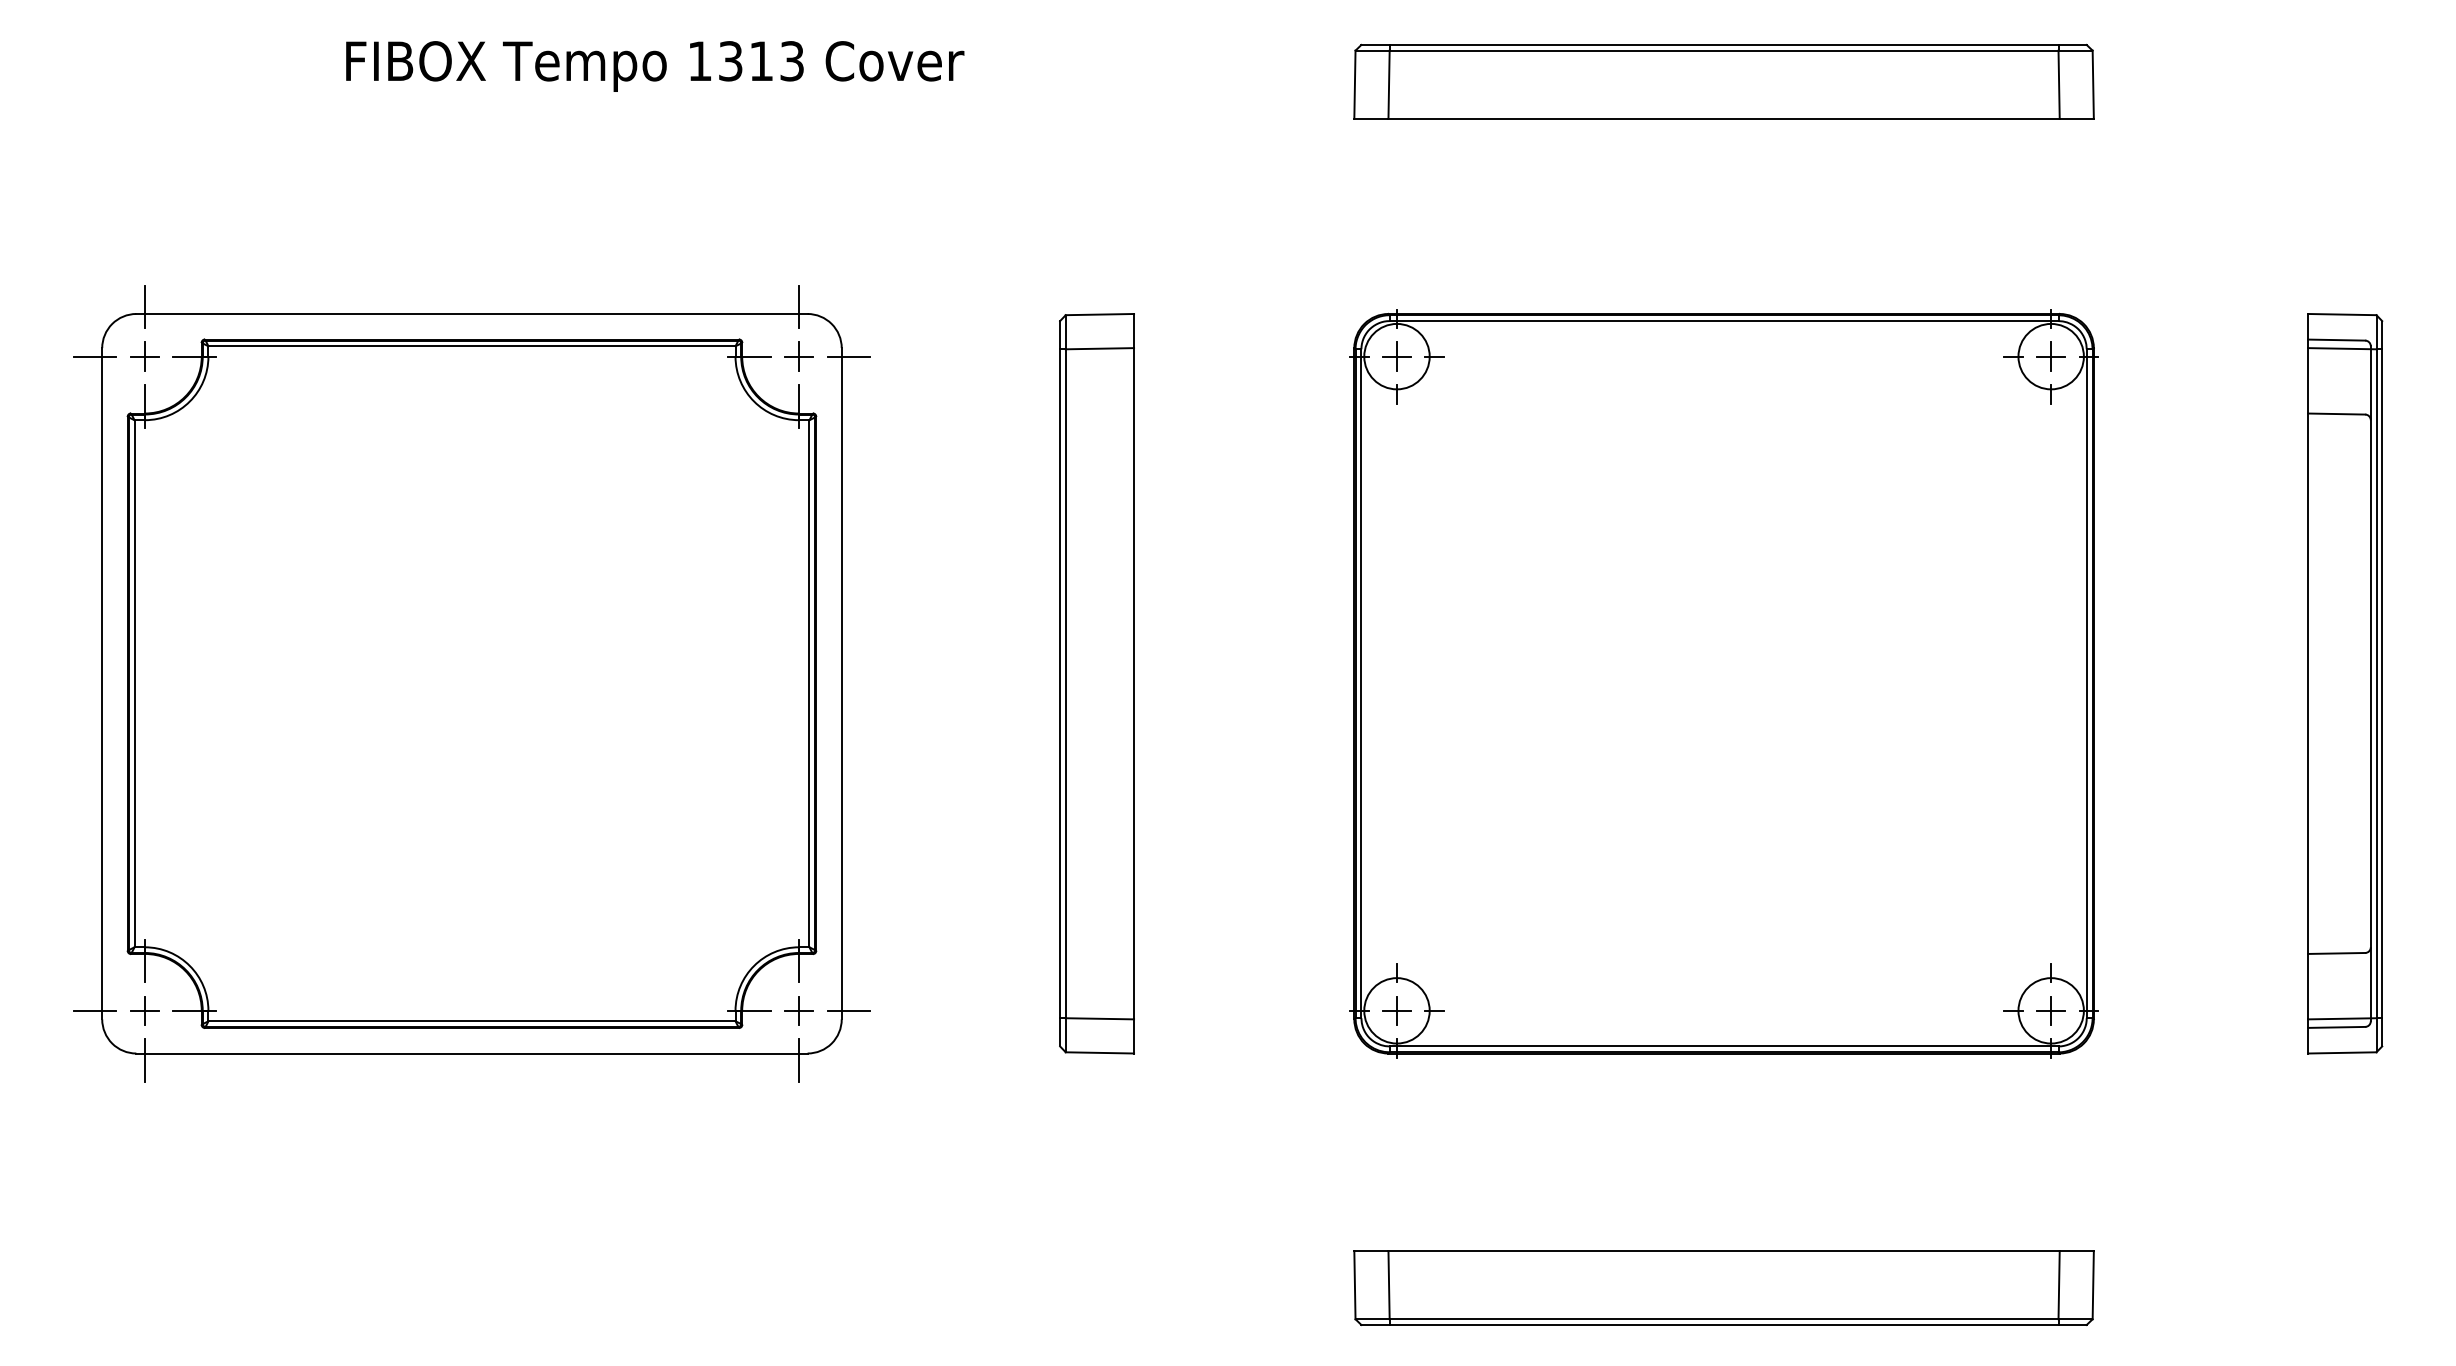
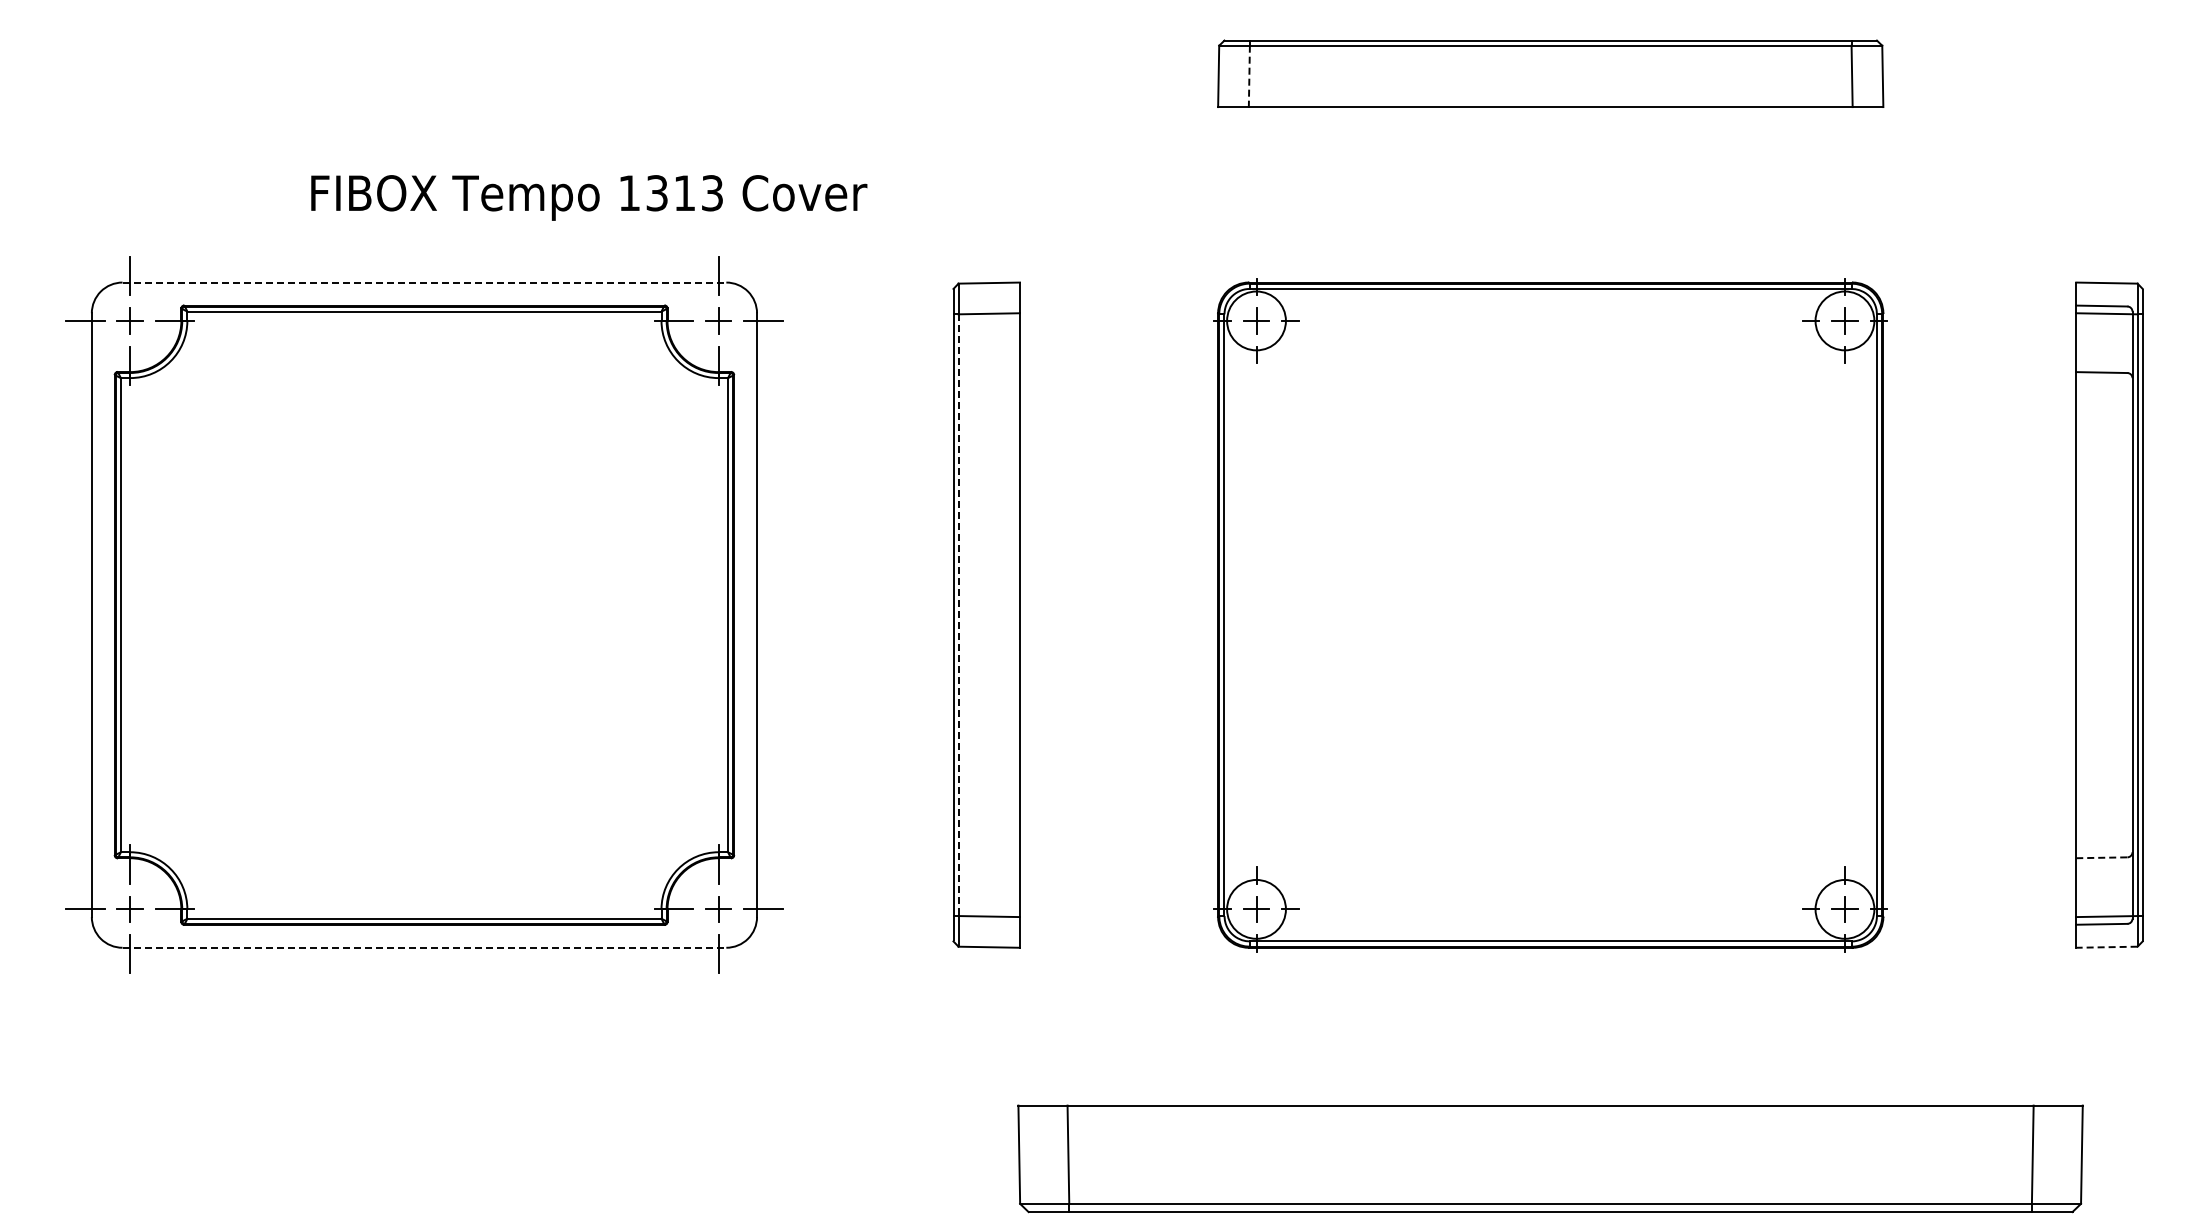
text: (655, 66) -> (589, 197), moved
line: (1389, 84) -> (1249, 76), solid -> dashed
line: (472, 313) -> (424, 282), solid -> dashed
line: (1065, 684) -> (958, 615), solid -> dashed
line: (2336, 953) -> (2101, 857), solid -> dashed
line: (472, 1053) -> (424, 947), solid -> dashed
line: (2341, 1053) -> (2106, 947), solid -> dashed
part: (1723, 1287) -> (1550, 1158), size x1.6

